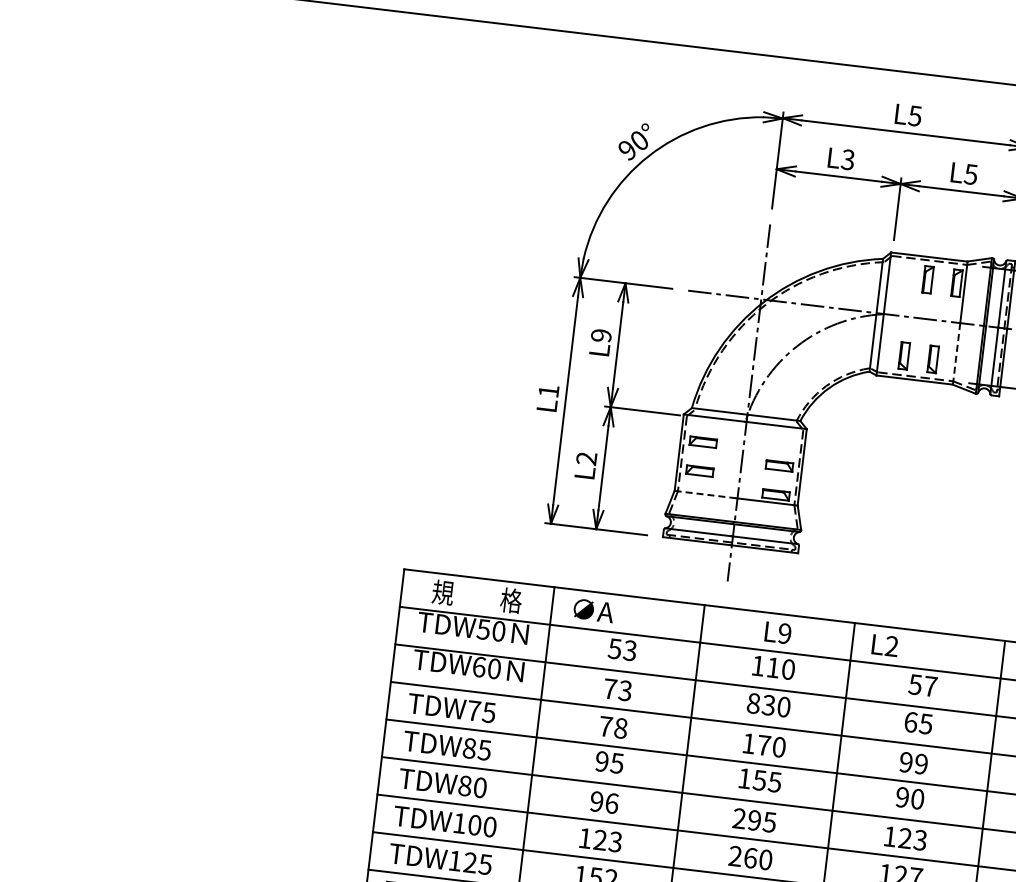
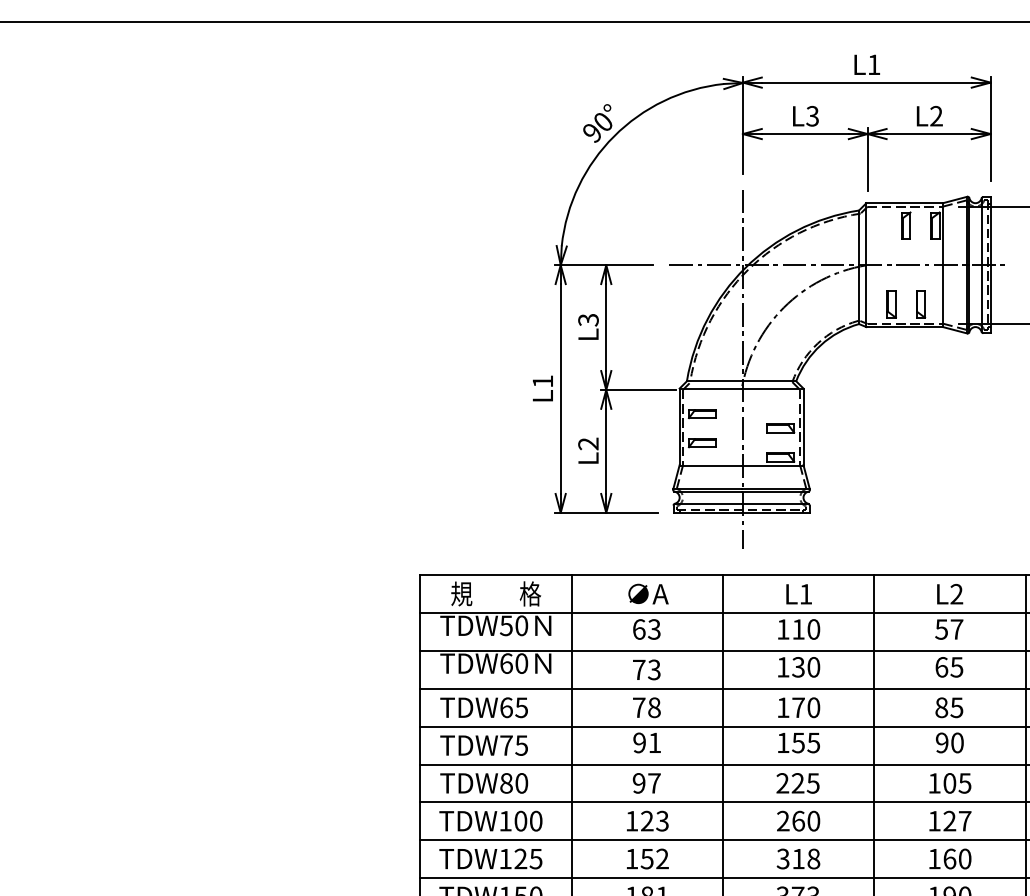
text: (914, 115) -> (873, 64), L5 -> L1
text: (971, 173) -> (936, 115), L5 -> L2
text: (601, 336) -> (588, 320), L9 -> L3
line: (956, 354) -> (943, 296), dashed -> solid
line: (705, 494) -> (710, 465), dashed -> solid
text: (593, 610) -> (648, 593), moved
text: (784, 632) -> (805, 593), L9 -> L1
text: (885, 645) -> (950, 594), moved
text: (614, 648) -> (638, 629), 53 -> 63
text: (753, 703) -> (783, 667), 830 -> 130
text: (474, 710) -> (506, 707), TDW75 -> TDW65
text: (469, 748) -> (506, 745), TDW85 -> TDW75
text: (616, 762) -> (654, 742), 95 -> 91
text: (913, 763) -> (949, 707), 99 -> 85
text: (612, 803) -> (654, 783), 96 -> 97
text: (754, 820) -> (797, 783), 295 -> 225
text: (912, 839) -> (957, 783), 123 -> 105

